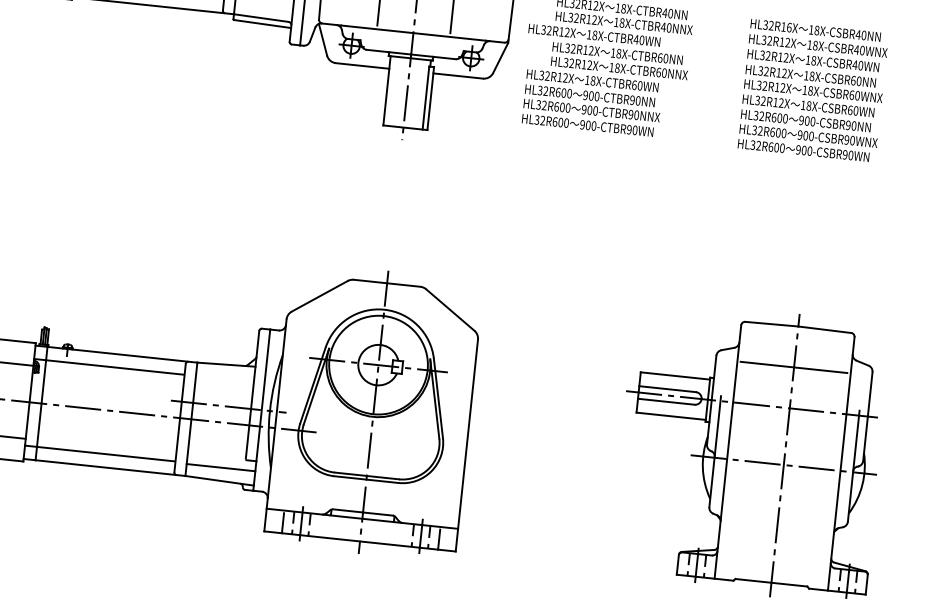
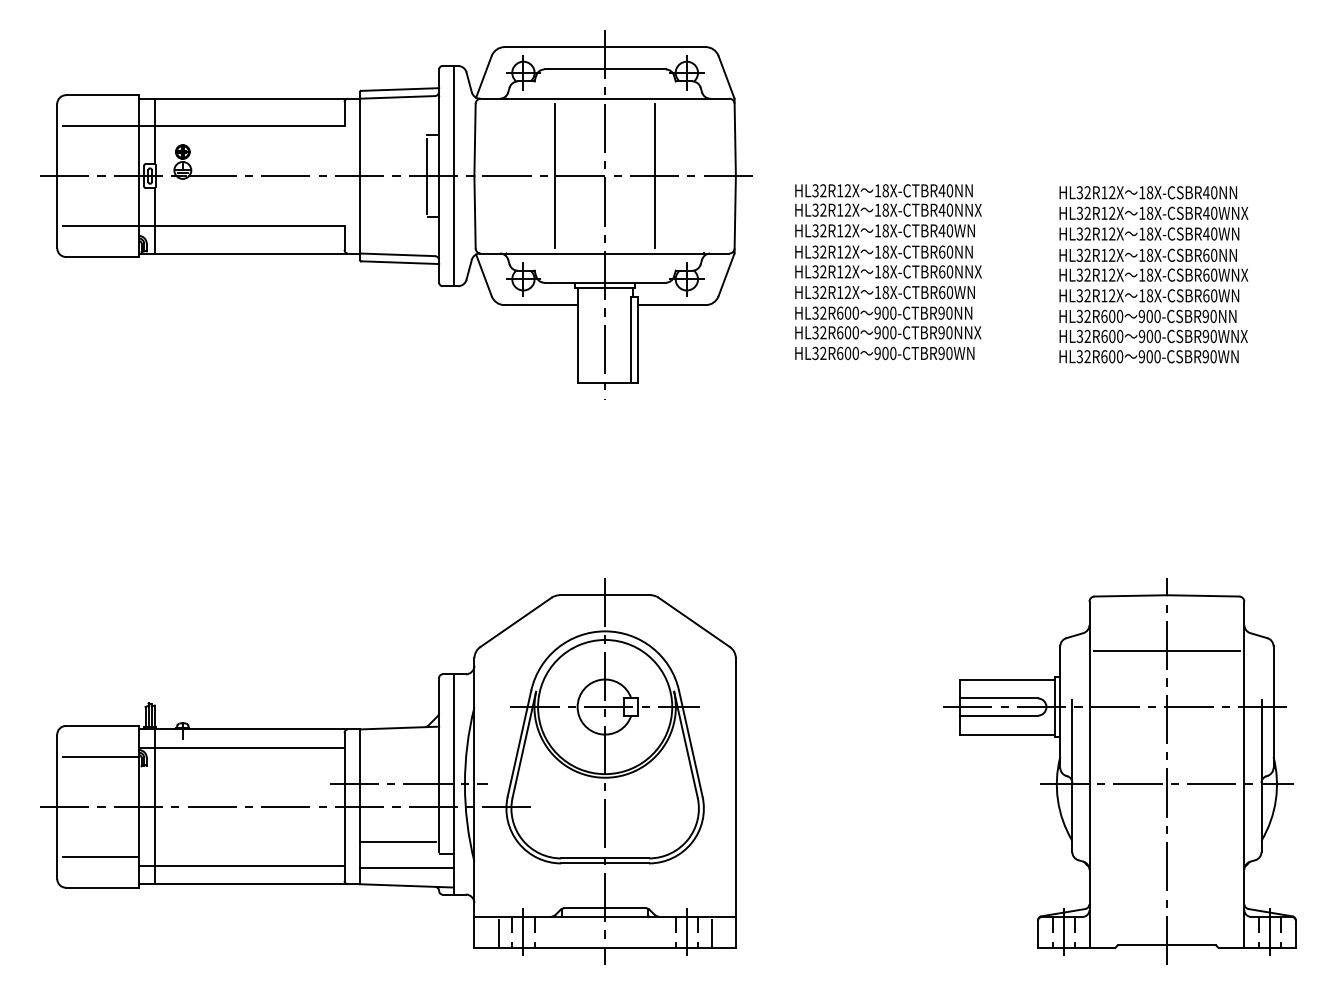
text: (789, 27) -> (1112, 192), HL32R16X -> HL32R12X
text: (594, 35) -> (884, 230), moved
text: (592, 103) -> (888, 323), moved
line: (216, 448) -> (397, 842), added

